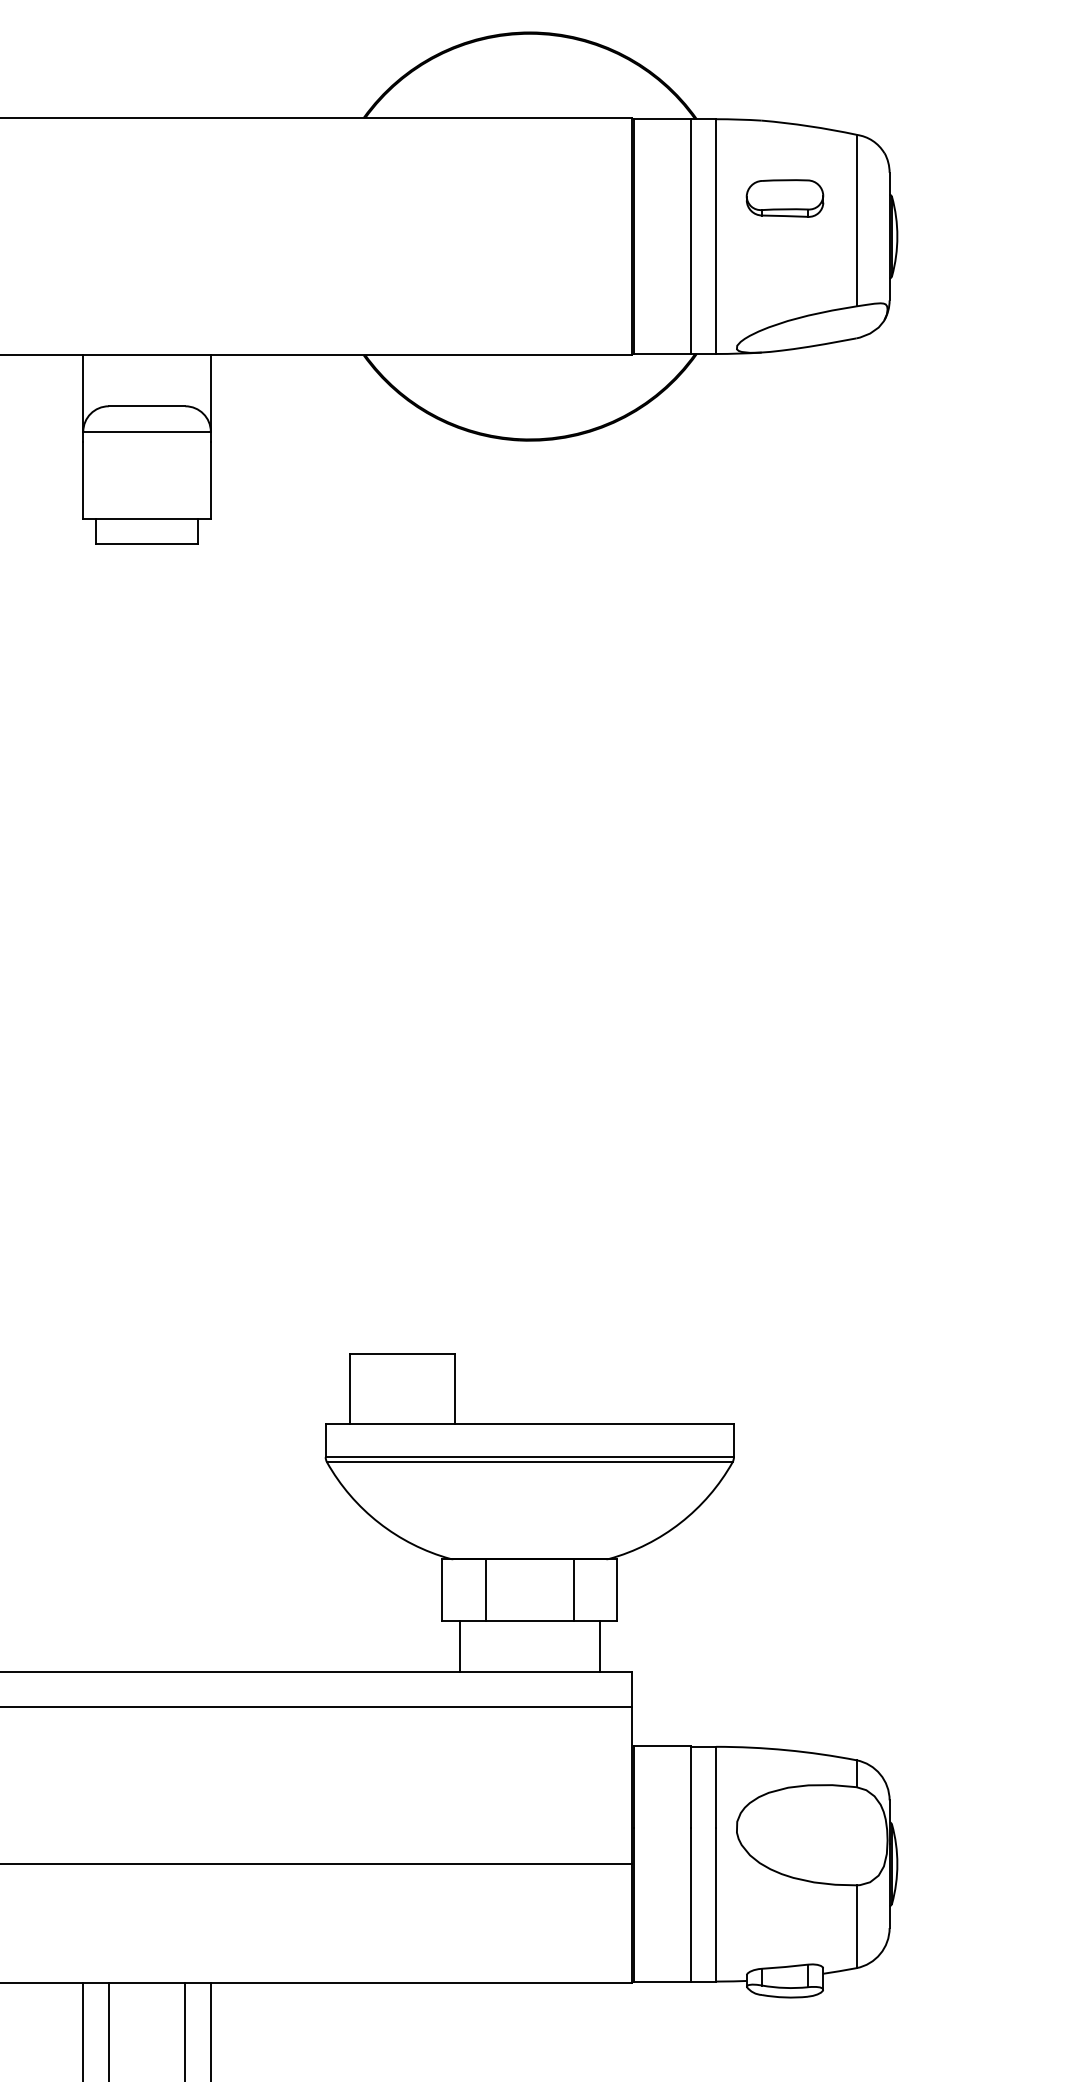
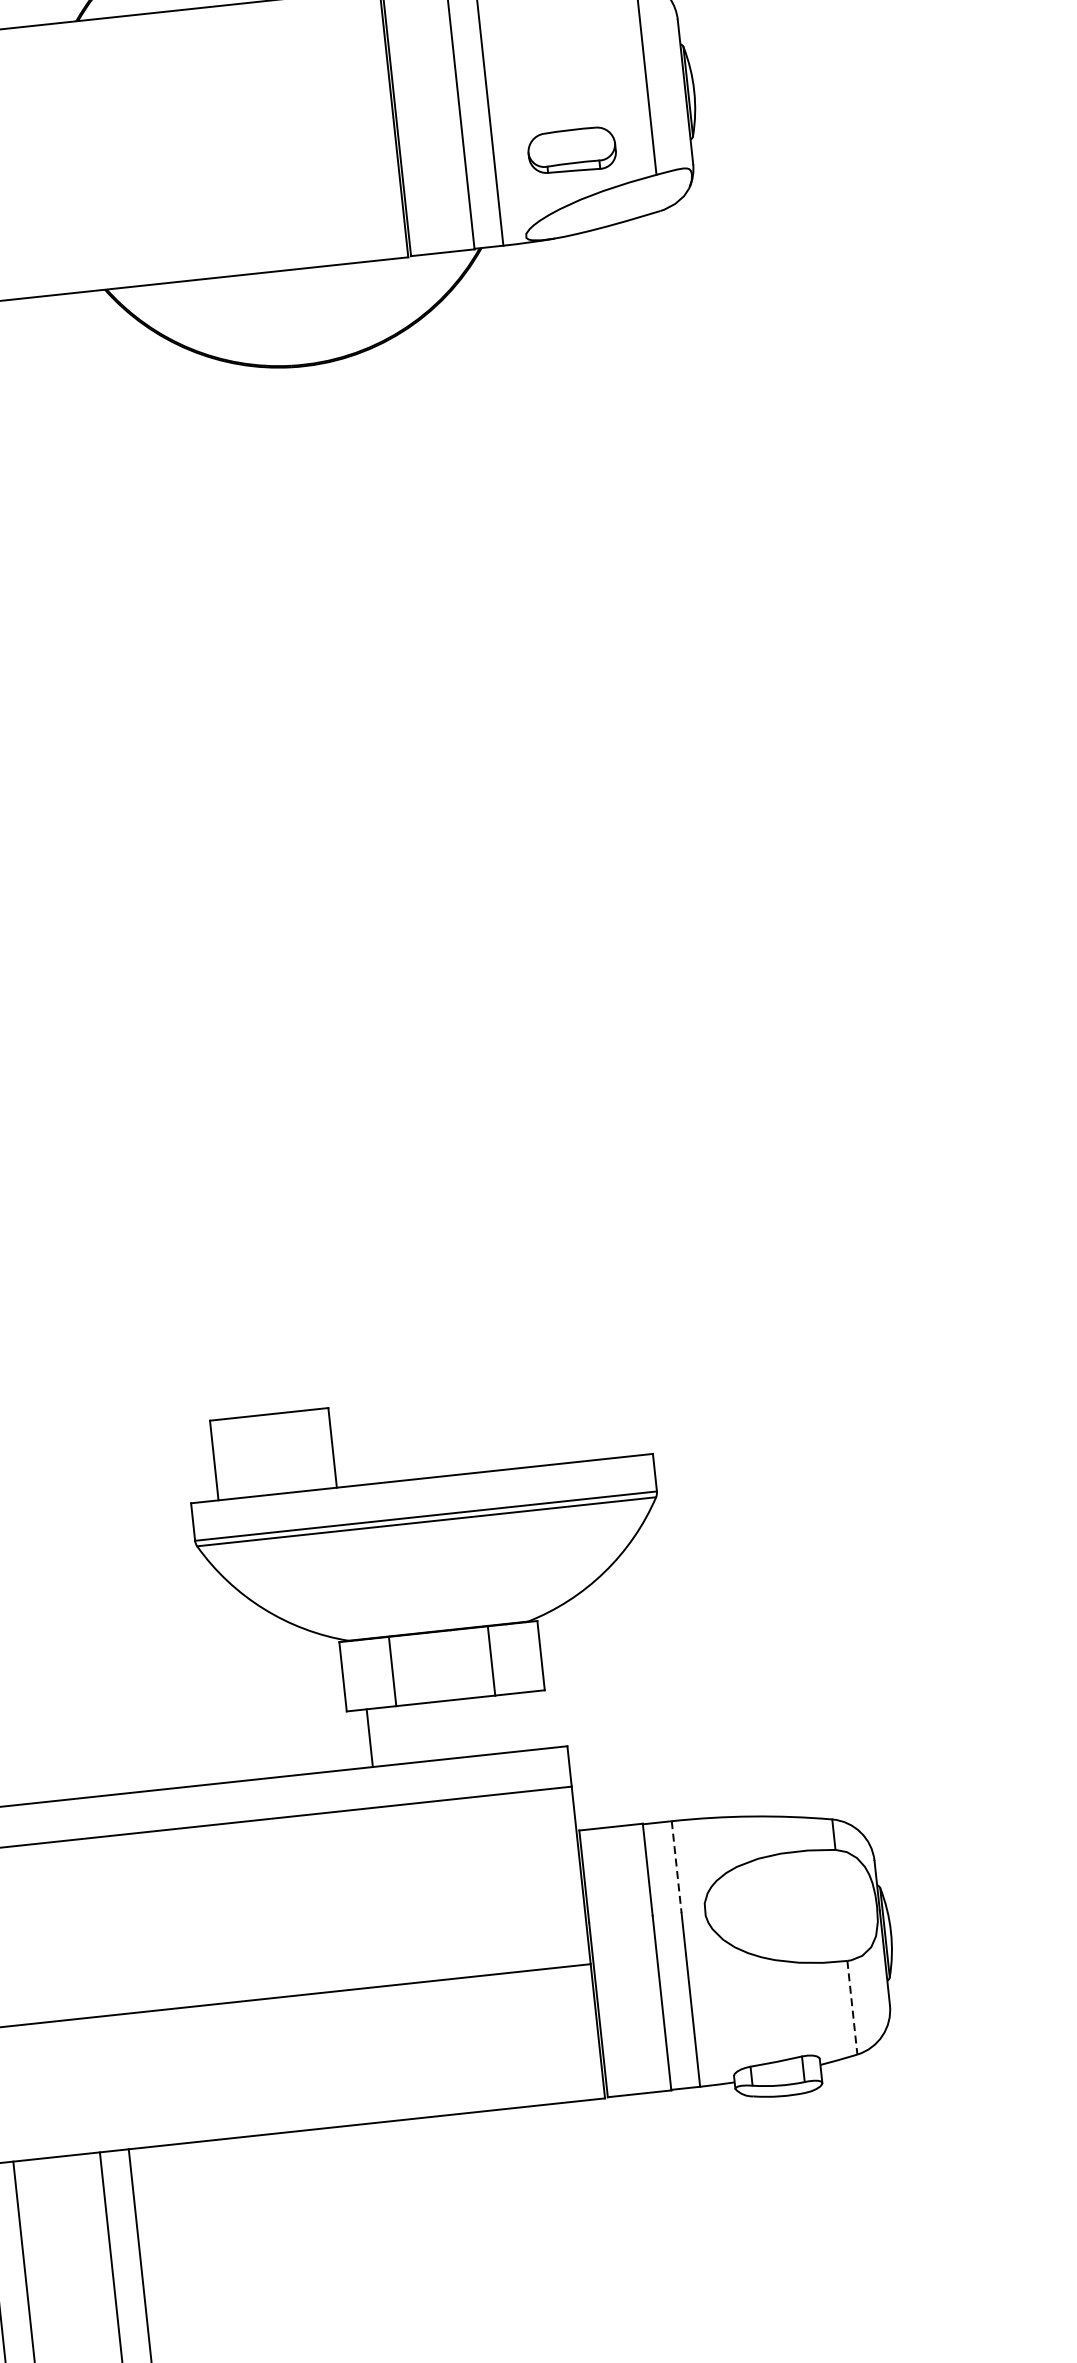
part: (784, 198) -> (571, 150), moved
line: (599, 1645) -> (527, 1720), removed
line: (716, 1787) -> (677, 1867), solid -> dashed
line: (856, 1927) -> (852, 2008), solid -> dashed

